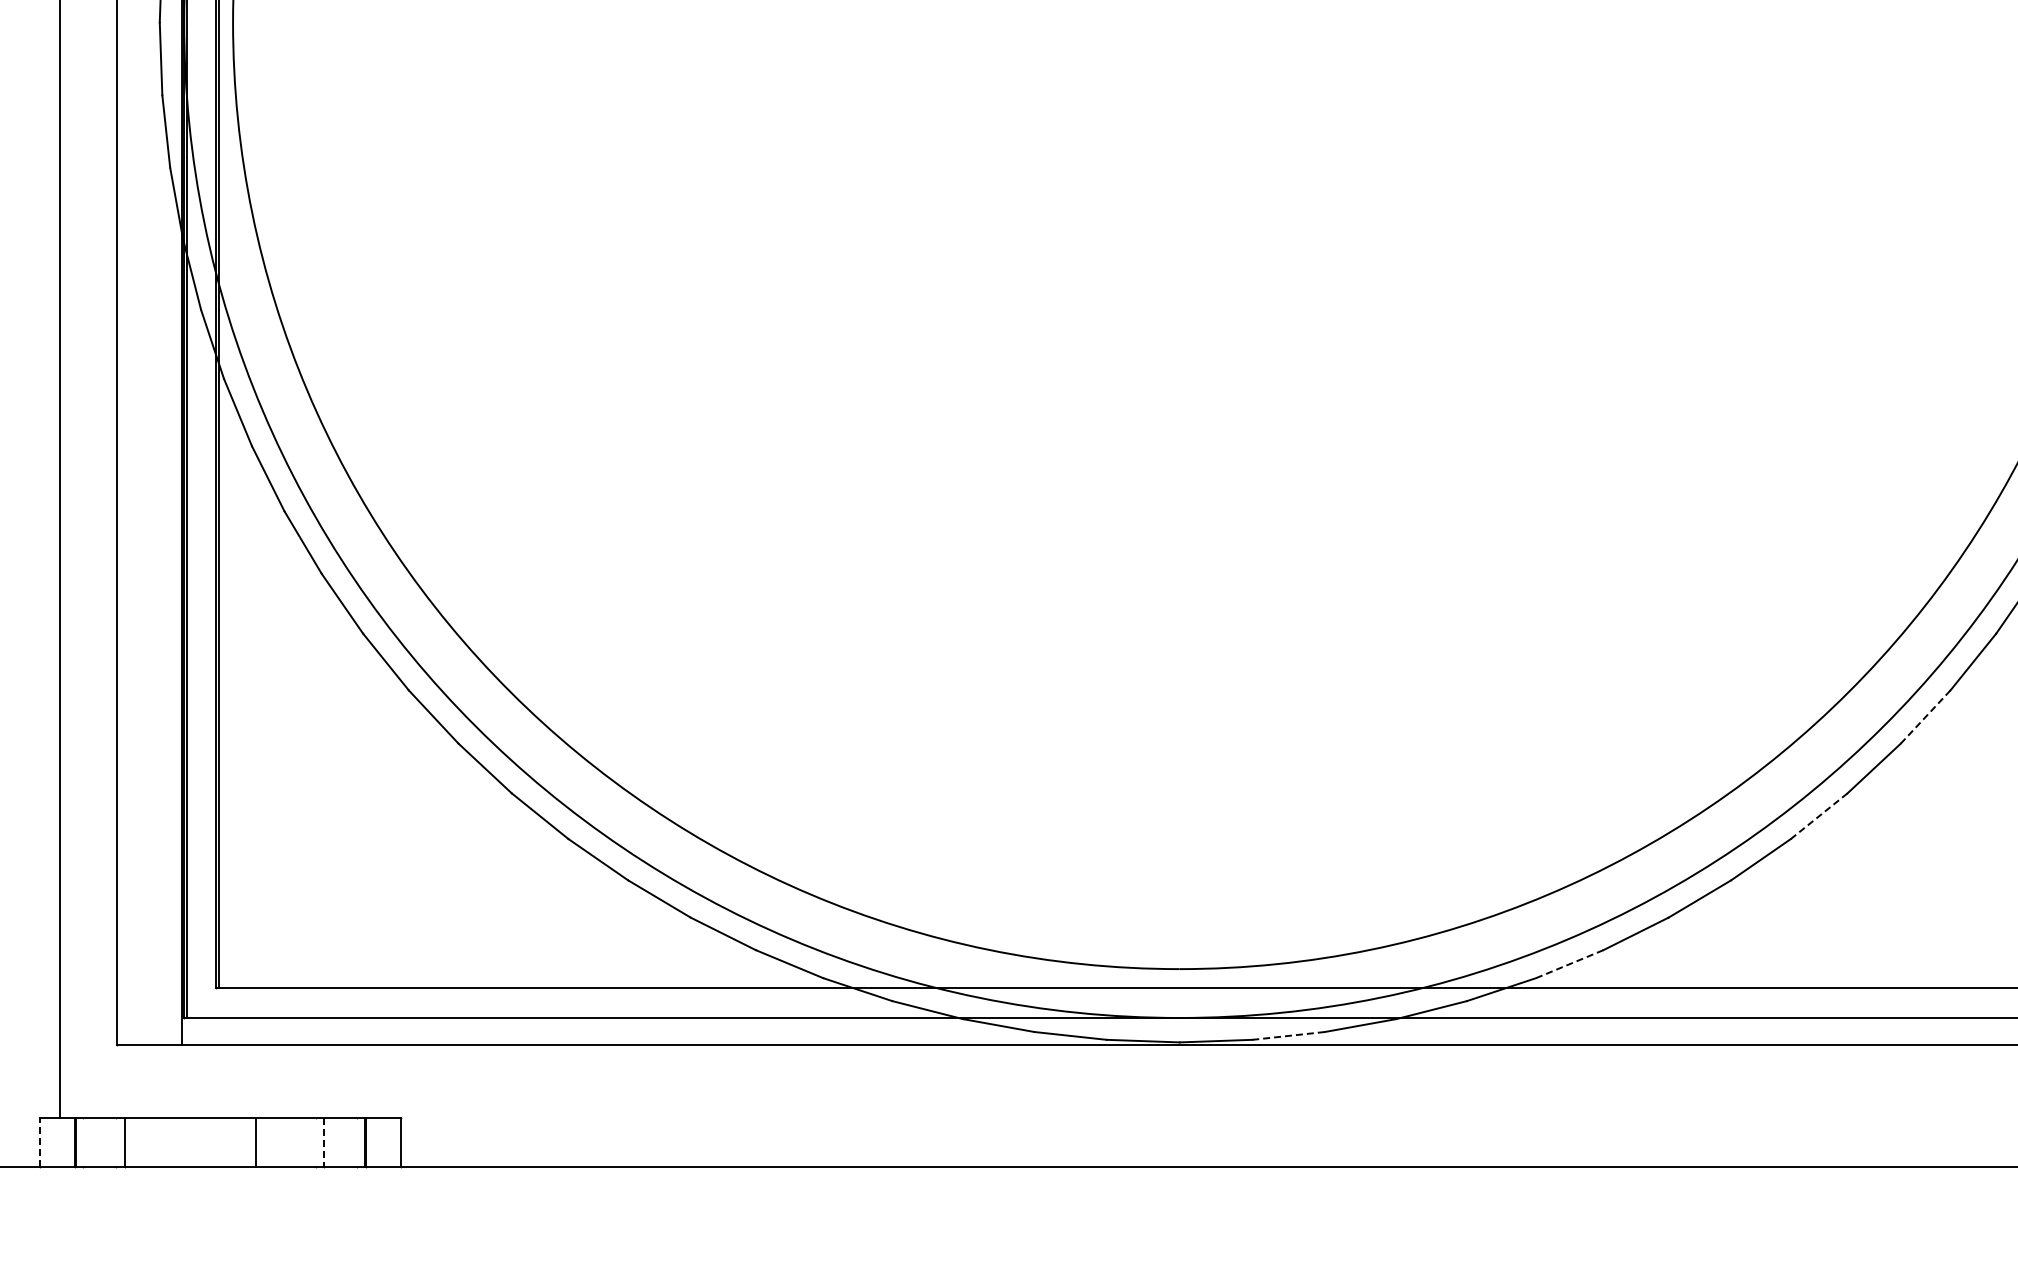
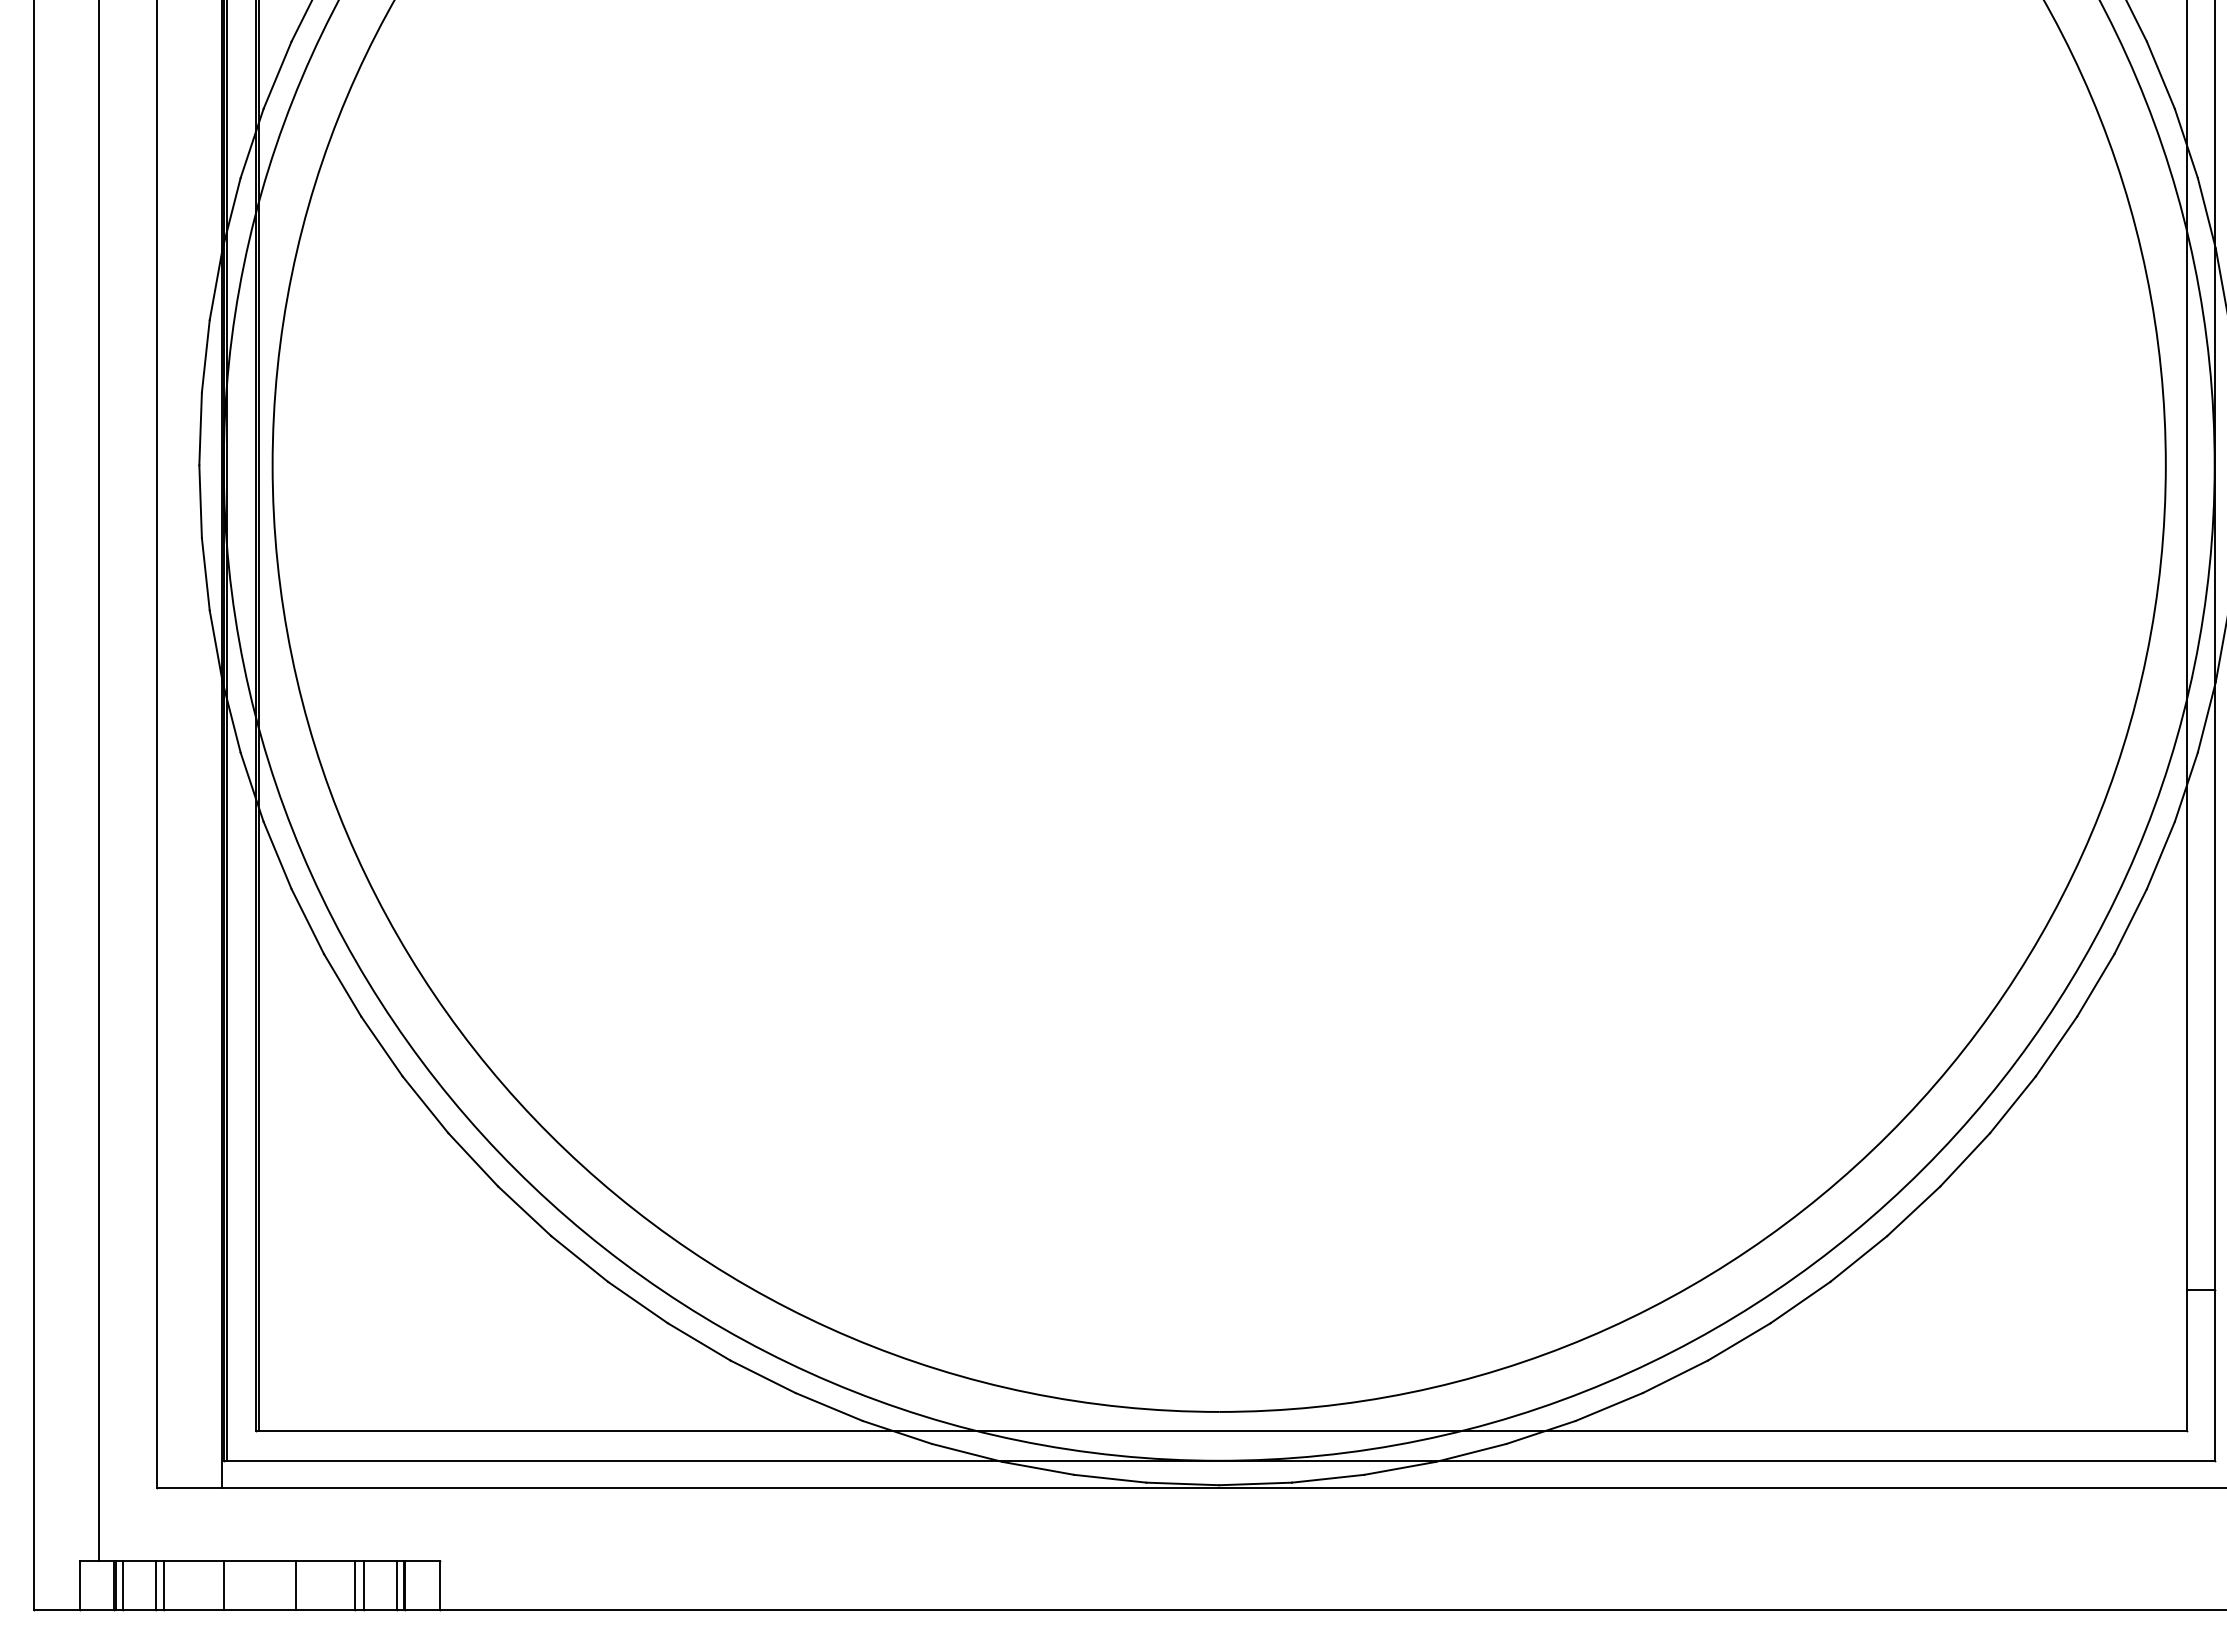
line: (1924, 717) -> (1964, 1160), dashed -> solid
line: (1818, 816) -> (1858, 1259), dashed -> solid
line: (1568, 964) -> (1608, 1407), dashed -> solid
line: (1287, 1035) -> (1327, 1478), dashed -> solid
line: (39, 1141) -> (79, 1584), dashed -> solid
line: (82, 1141) -> (122, 1584), added
line: (115, 1141) -> (155, 1584), added
line: (183, 1141) -> (223, 1584), added
line: (315, 1141) -> (355, 1584), added
line: (356, 1141) -> (396, 1584), added
line: (323, 1142) -> (363, 1585), dashed -> solid

